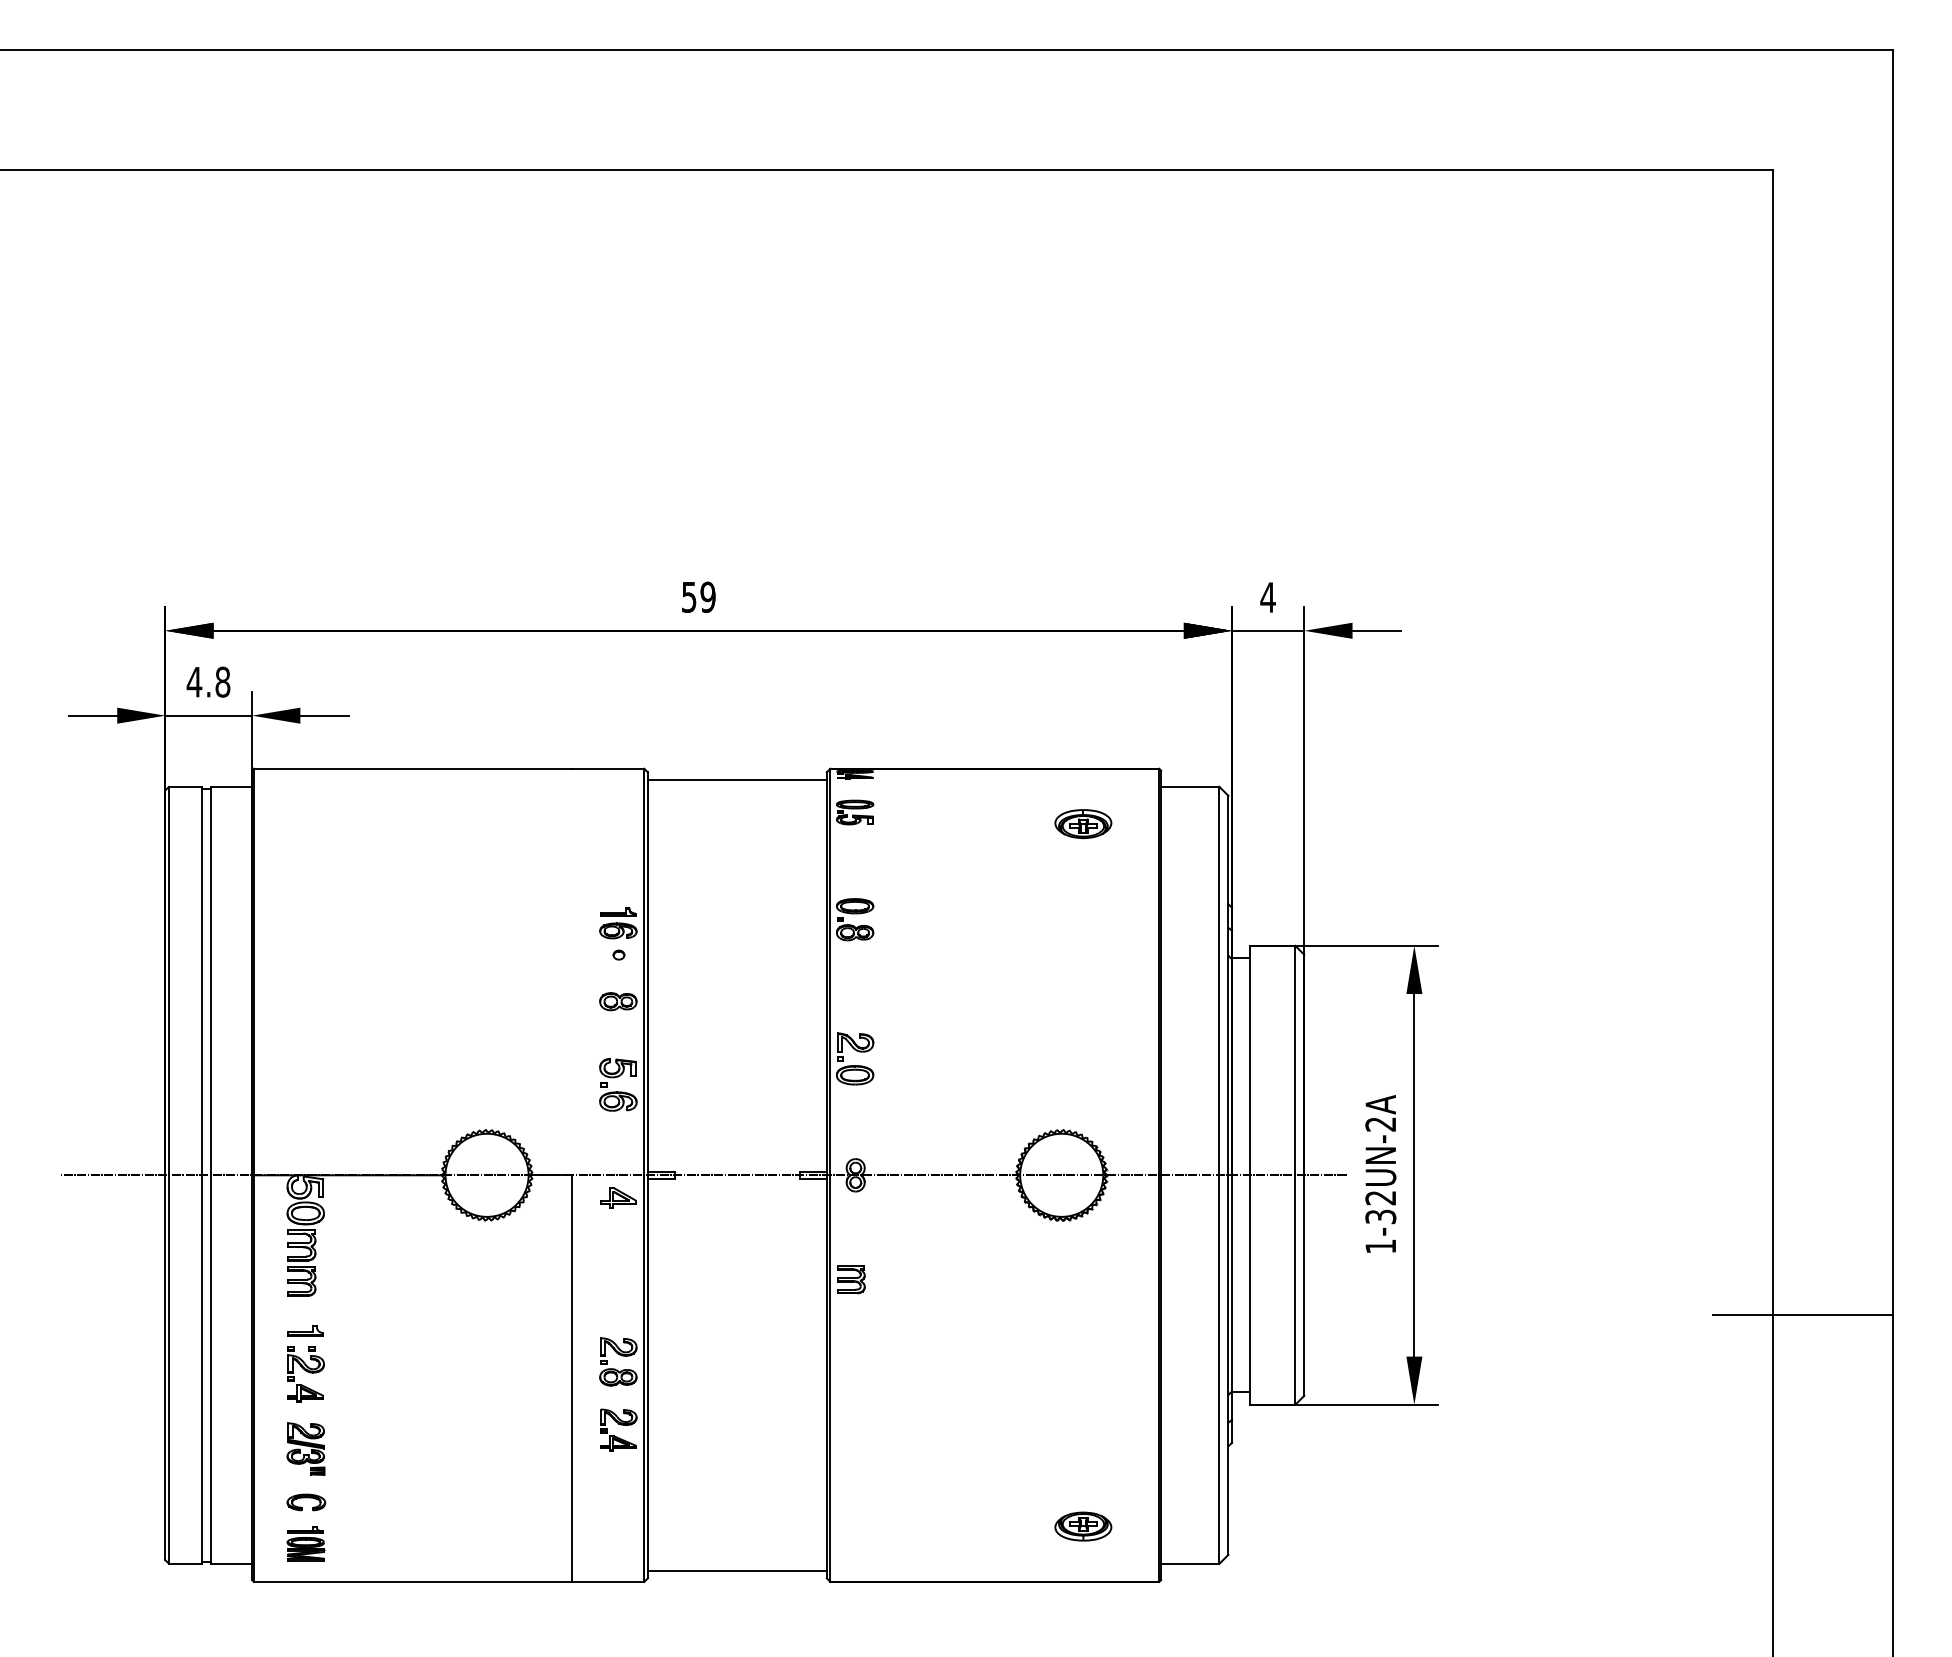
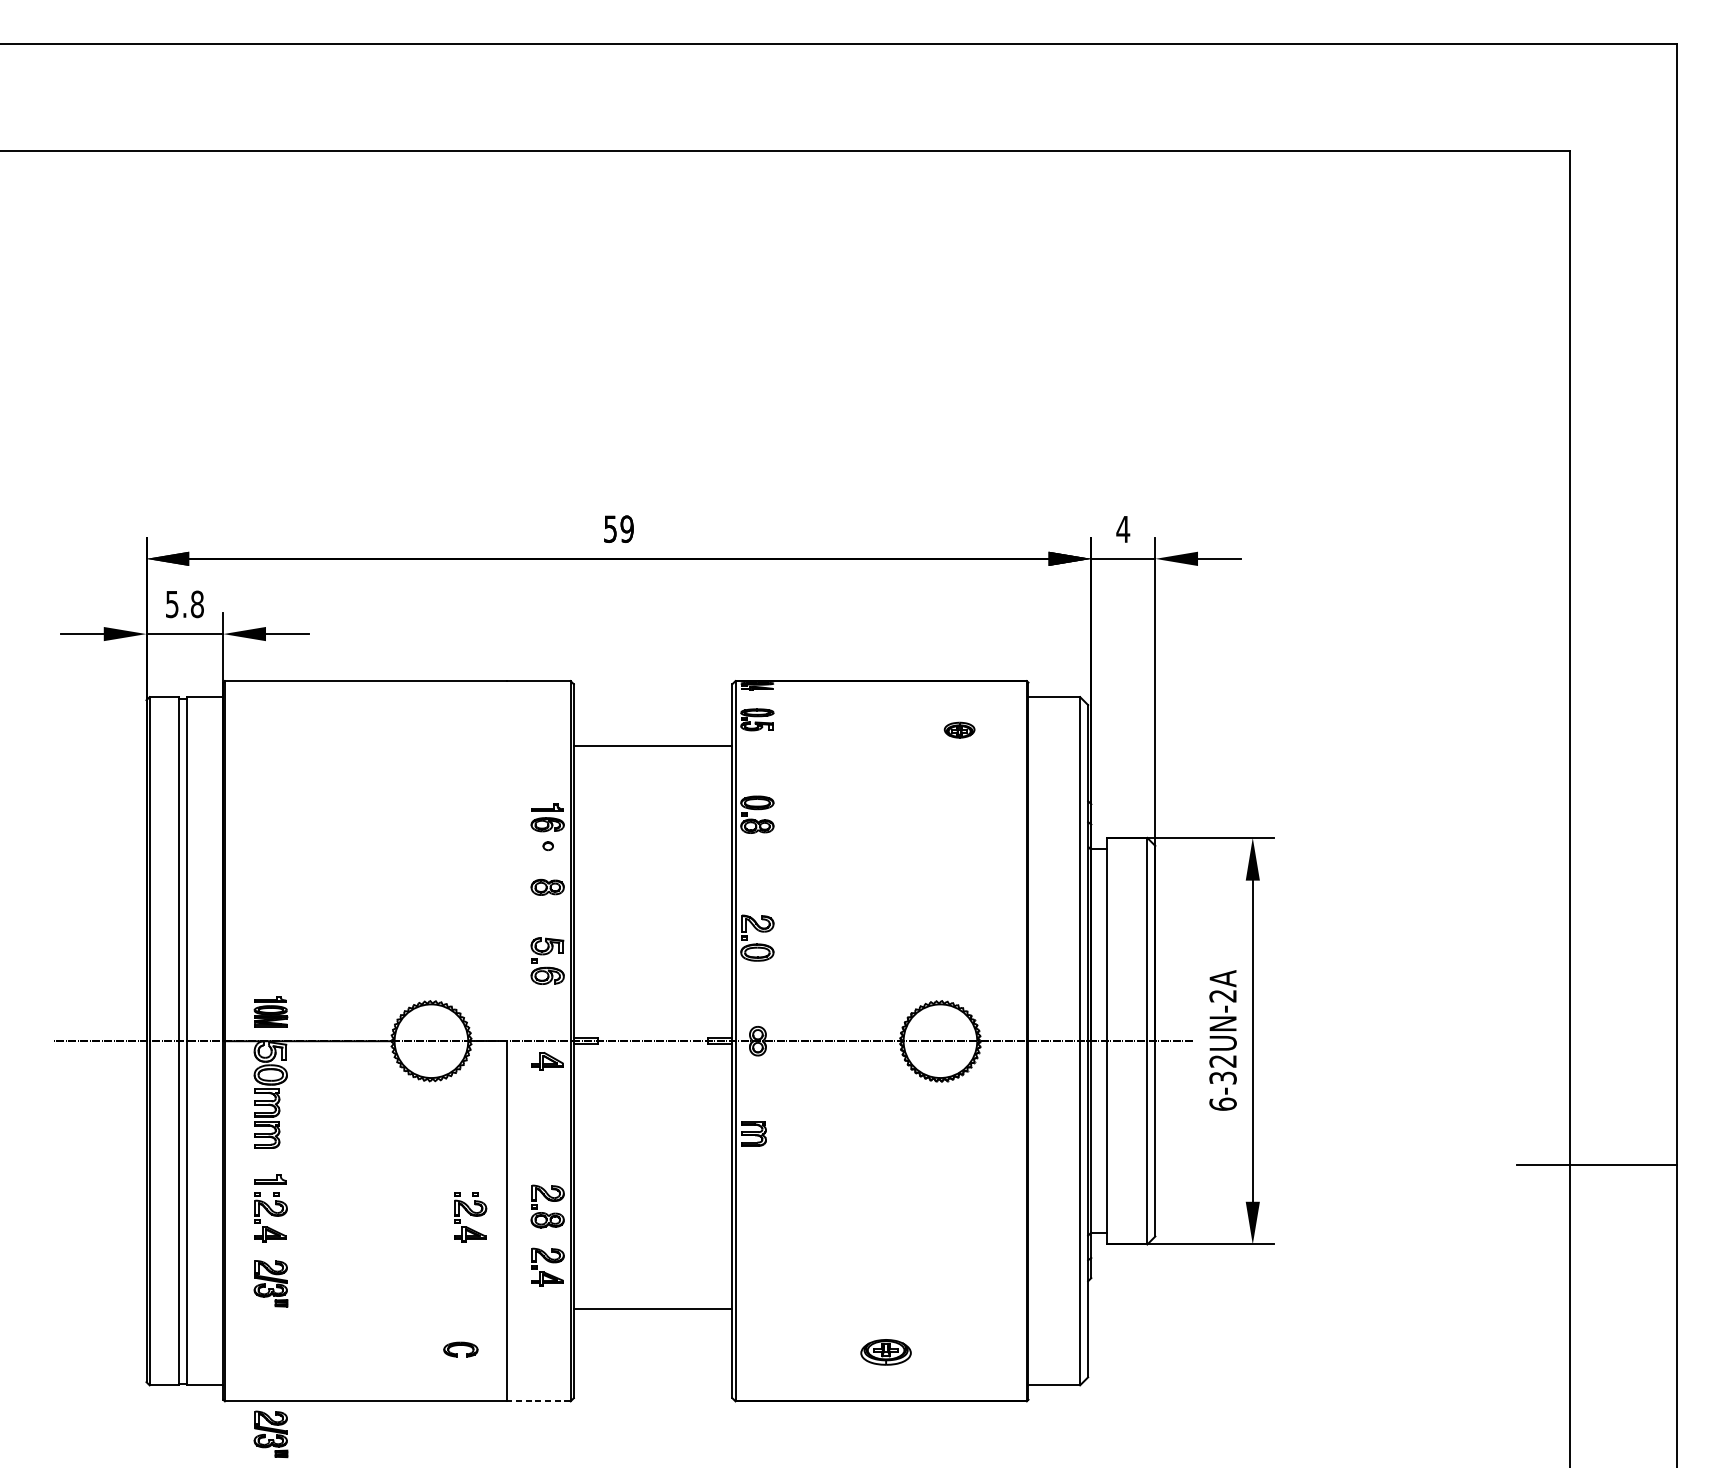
text: (194, 682) -> (172, 604), 4.8 -> 5.8
line: (736, 779) -> (652, 745), moved
part: (1083, 824) -> (959, 730), size x0.6
text: (1380, 1246) -> (1222, 1104), 1-32UN-2A -> 6-32UN-2A
part: (530, 1374) -> (469, 1217), added
part: (306, 1502) -> (461, 1349), moved
part: (1083, 1526) -> (886, 1352), moved
part: (305, 1543) -> (270, 1011), moved
line: (736, 1571) -> (652, 1309), moved
line: (607, 1581) -> (538, 1401), solid -> dashed
part: (305, 1618) -> (270, 1433), added

